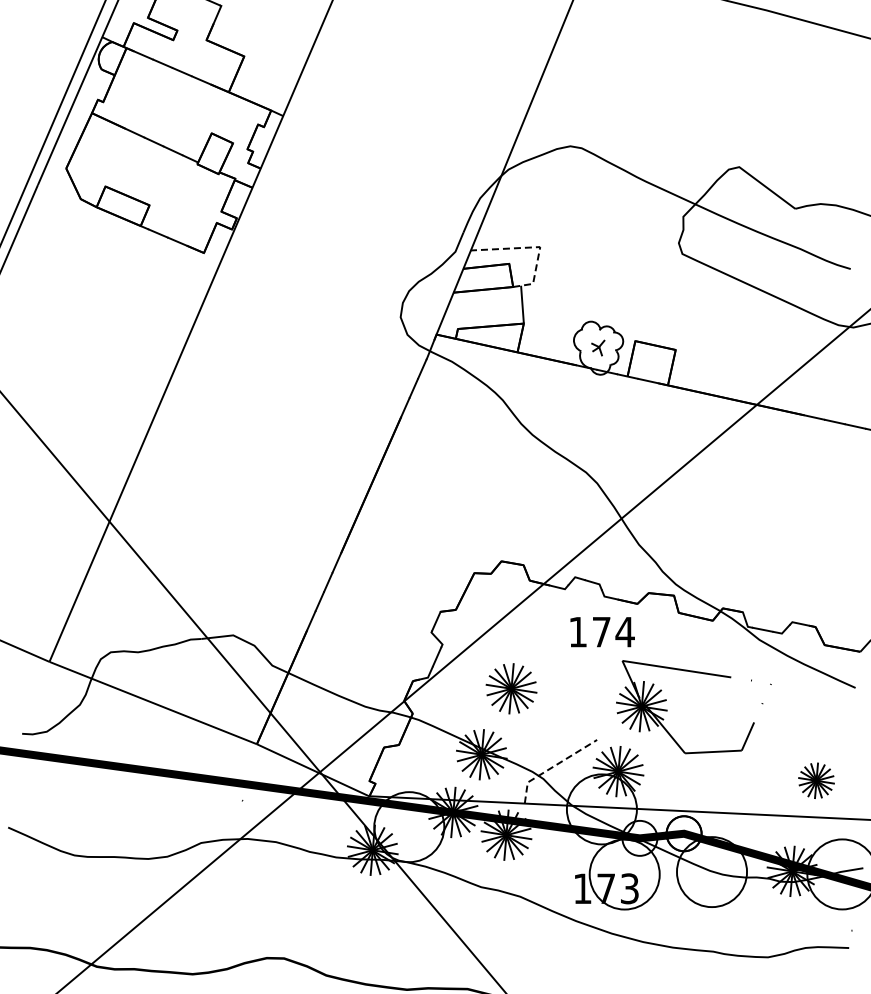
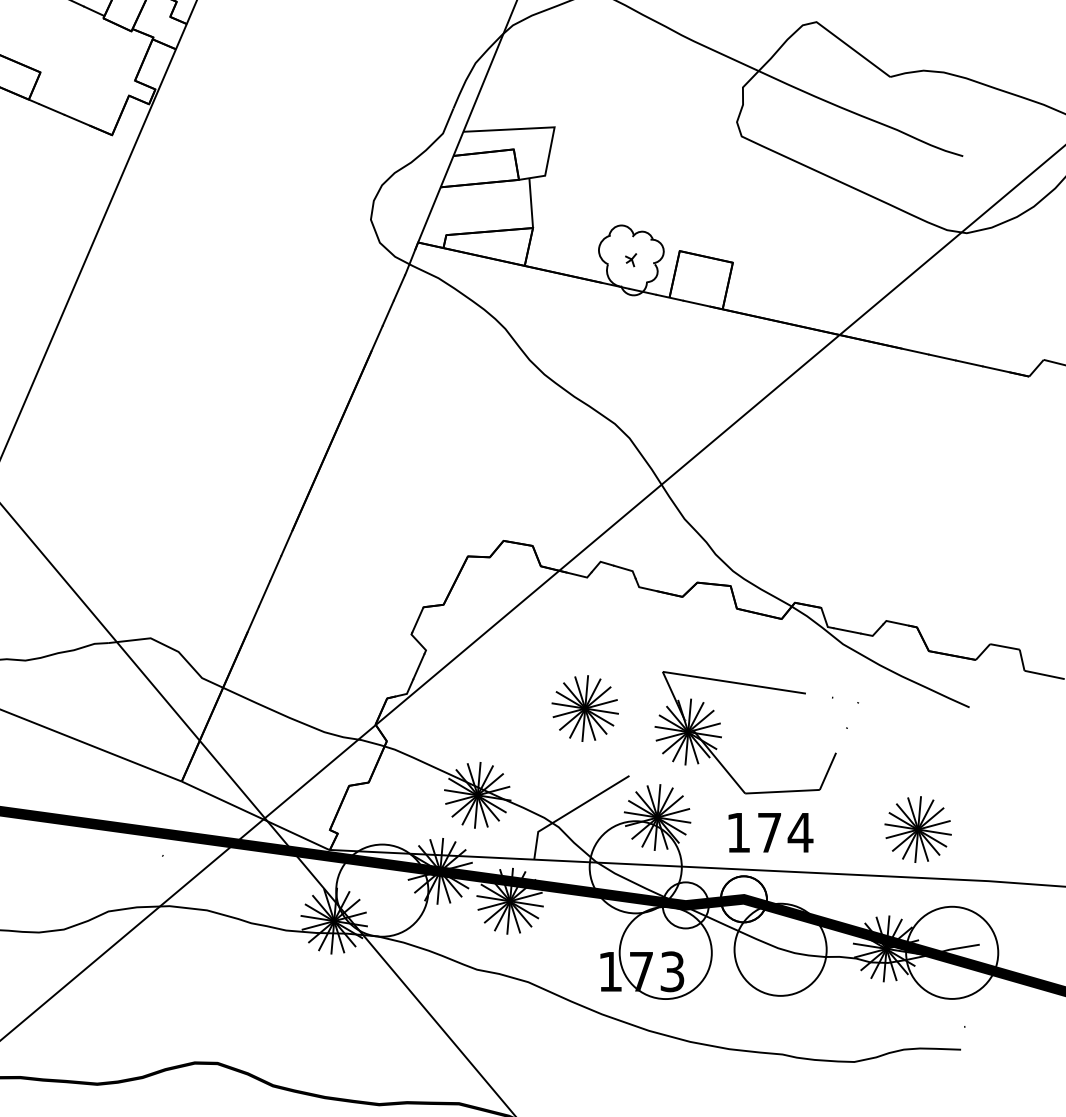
line: (535, 247) -> (548, 127), dashed -> solid
part: (598, 347) -> (631, 259), size x0.62
text: (602, 632) -> (770, 833), moved
part: (511, 688) -> (585, 708), moved
line: (553, 766) -> (572, 810), dashed -> solid
part: (816, 780) -> (918, 829), size x1.43

